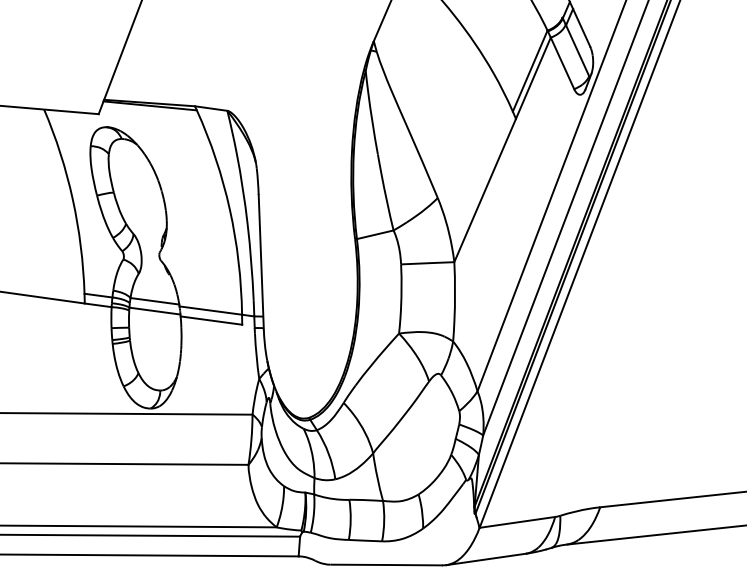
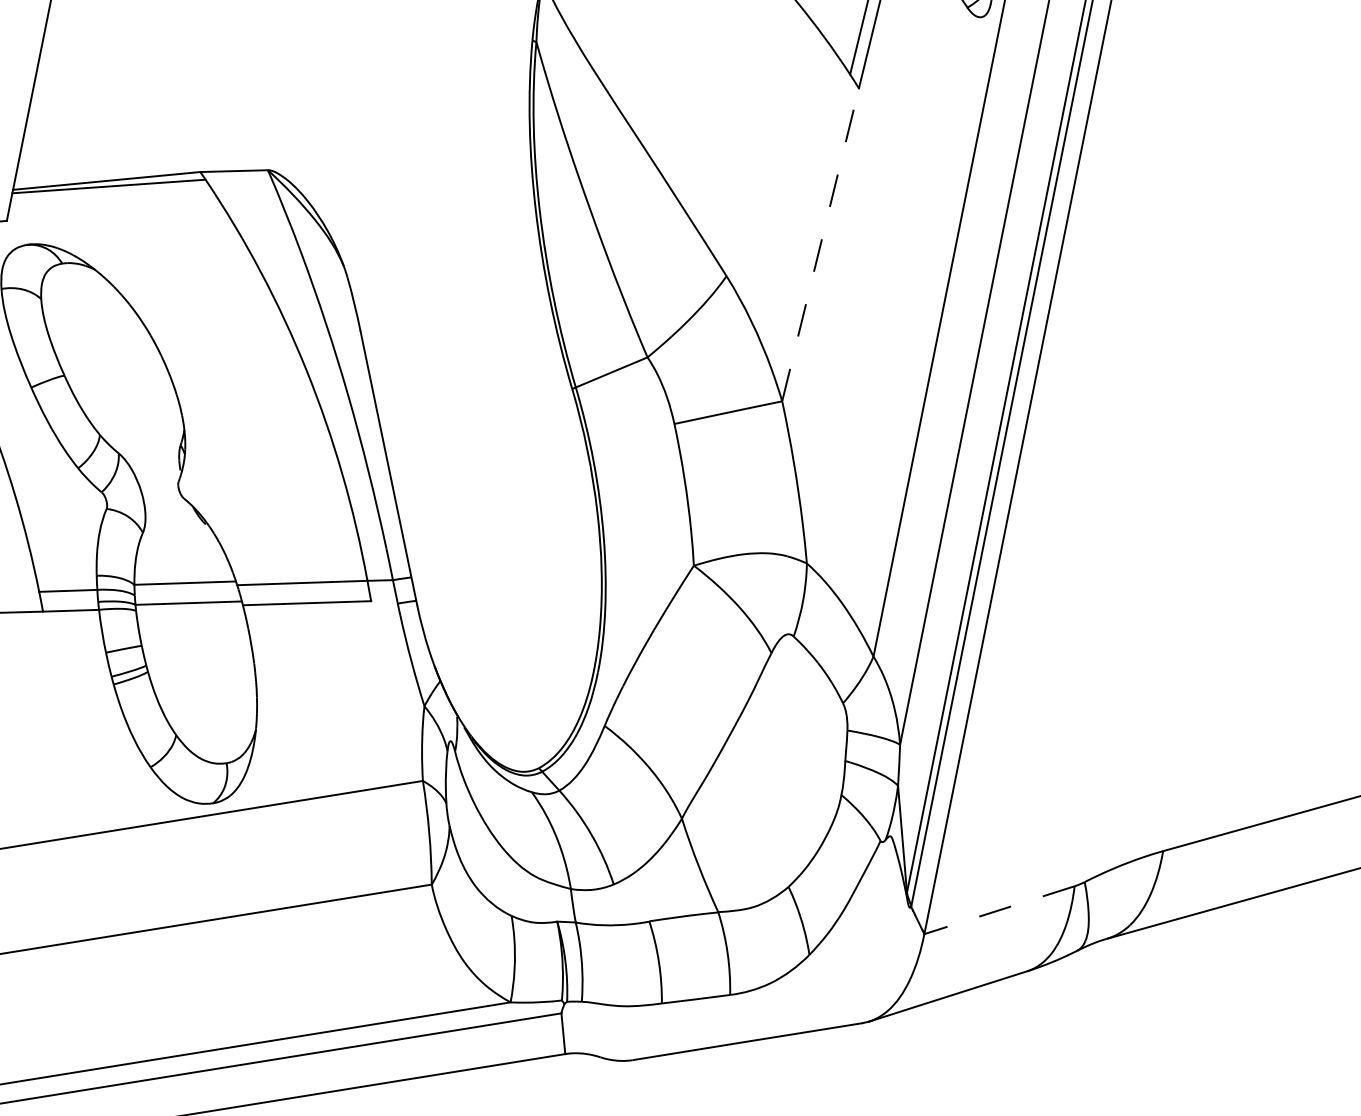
line: (485, 190) -> (821, 244), solid -> dashed
line: (516, 522) -> (997, 910), solid -> dashed

